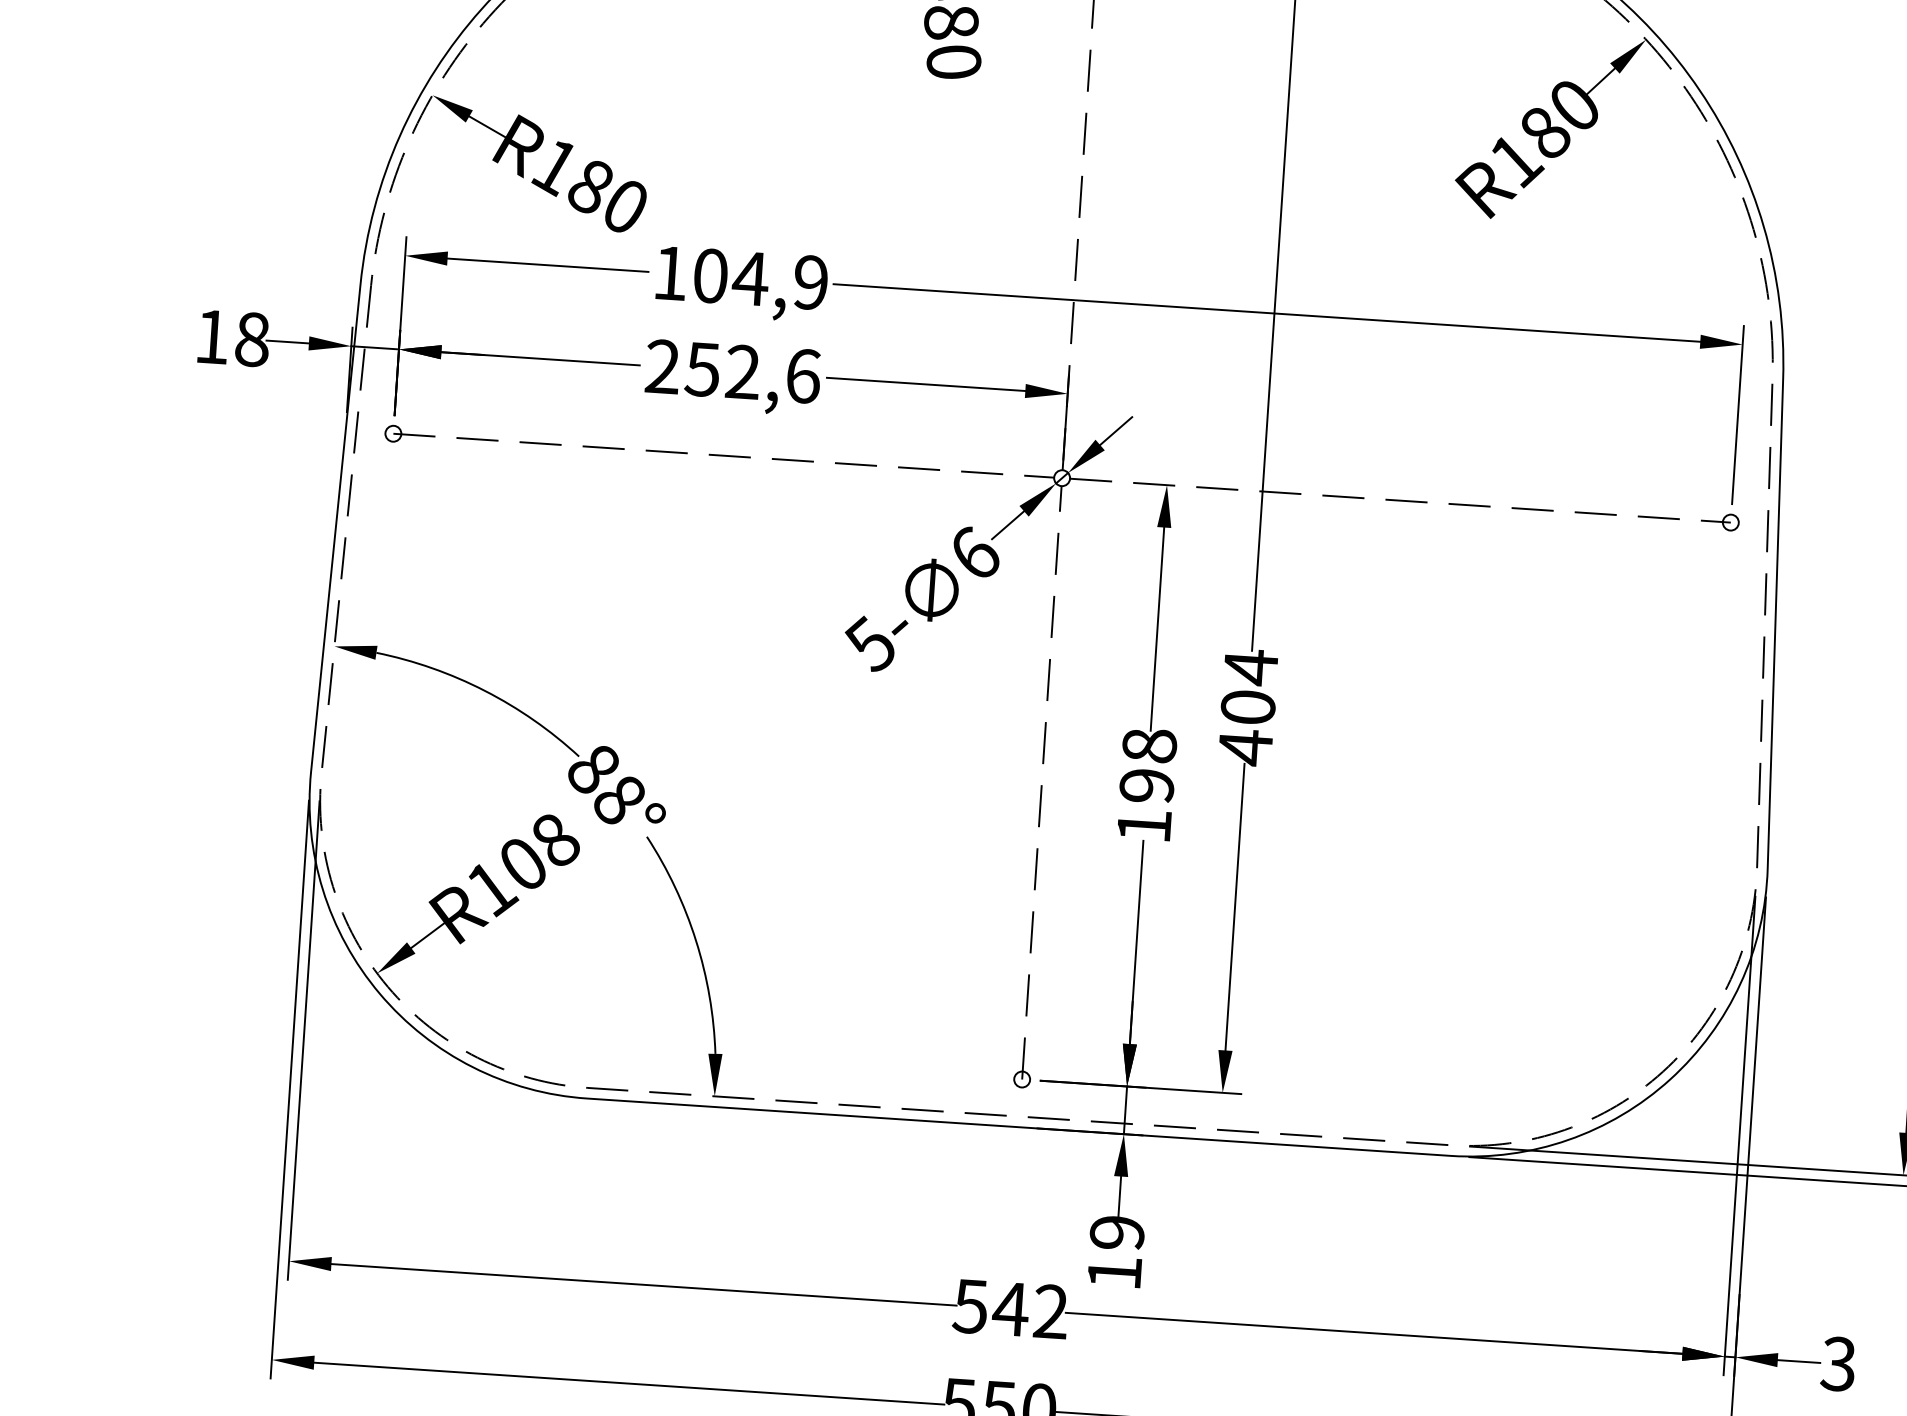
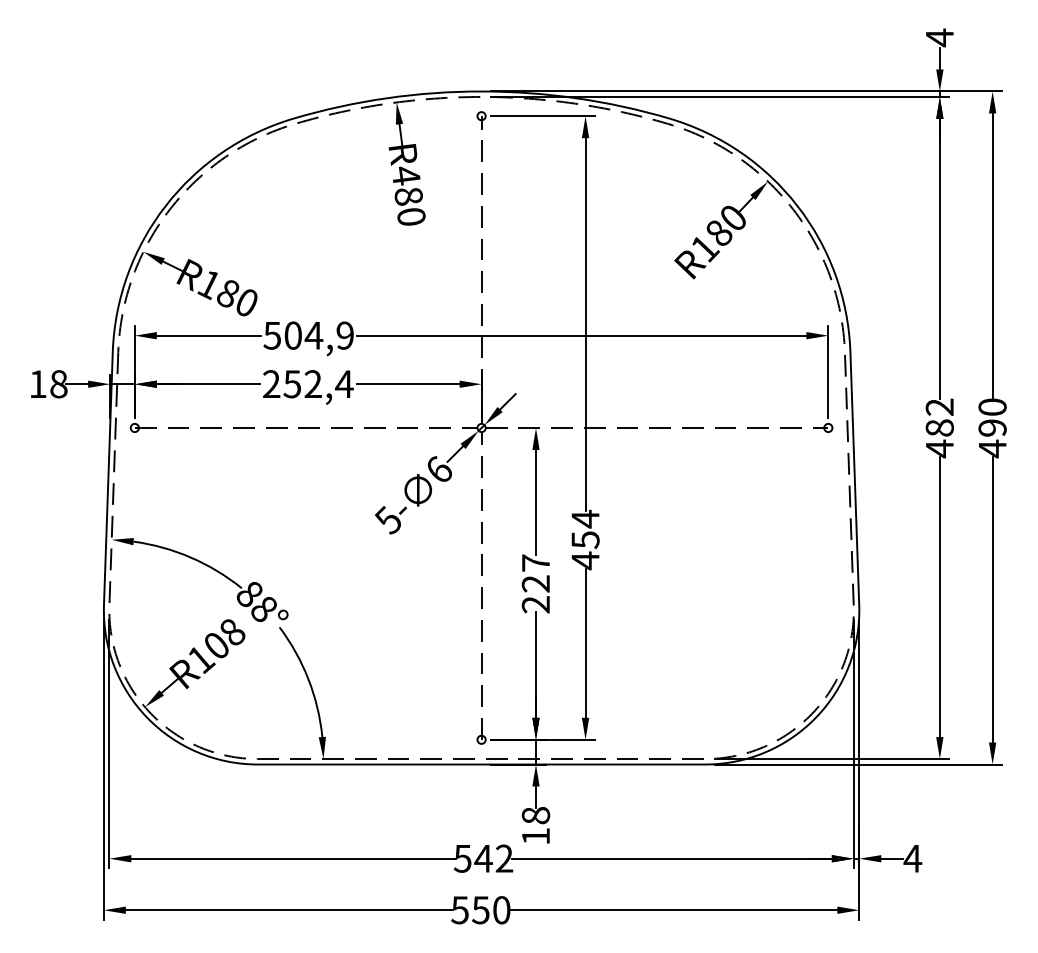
text: (668, 272) -> (271, 335), 104,9 -> 504,9
text: (803, 376) -> (344, 384), 252,6 -> 252,4
text: (1248, 706) -> (585, 539), 404 -> 454
text: (1146, 784) -> (535, 583), 198 -> 227
text: (1116, 1232) -> (535, 815), 19 -> 18
text: (1838, 1363) -> (912, 858), 3 -> 4

